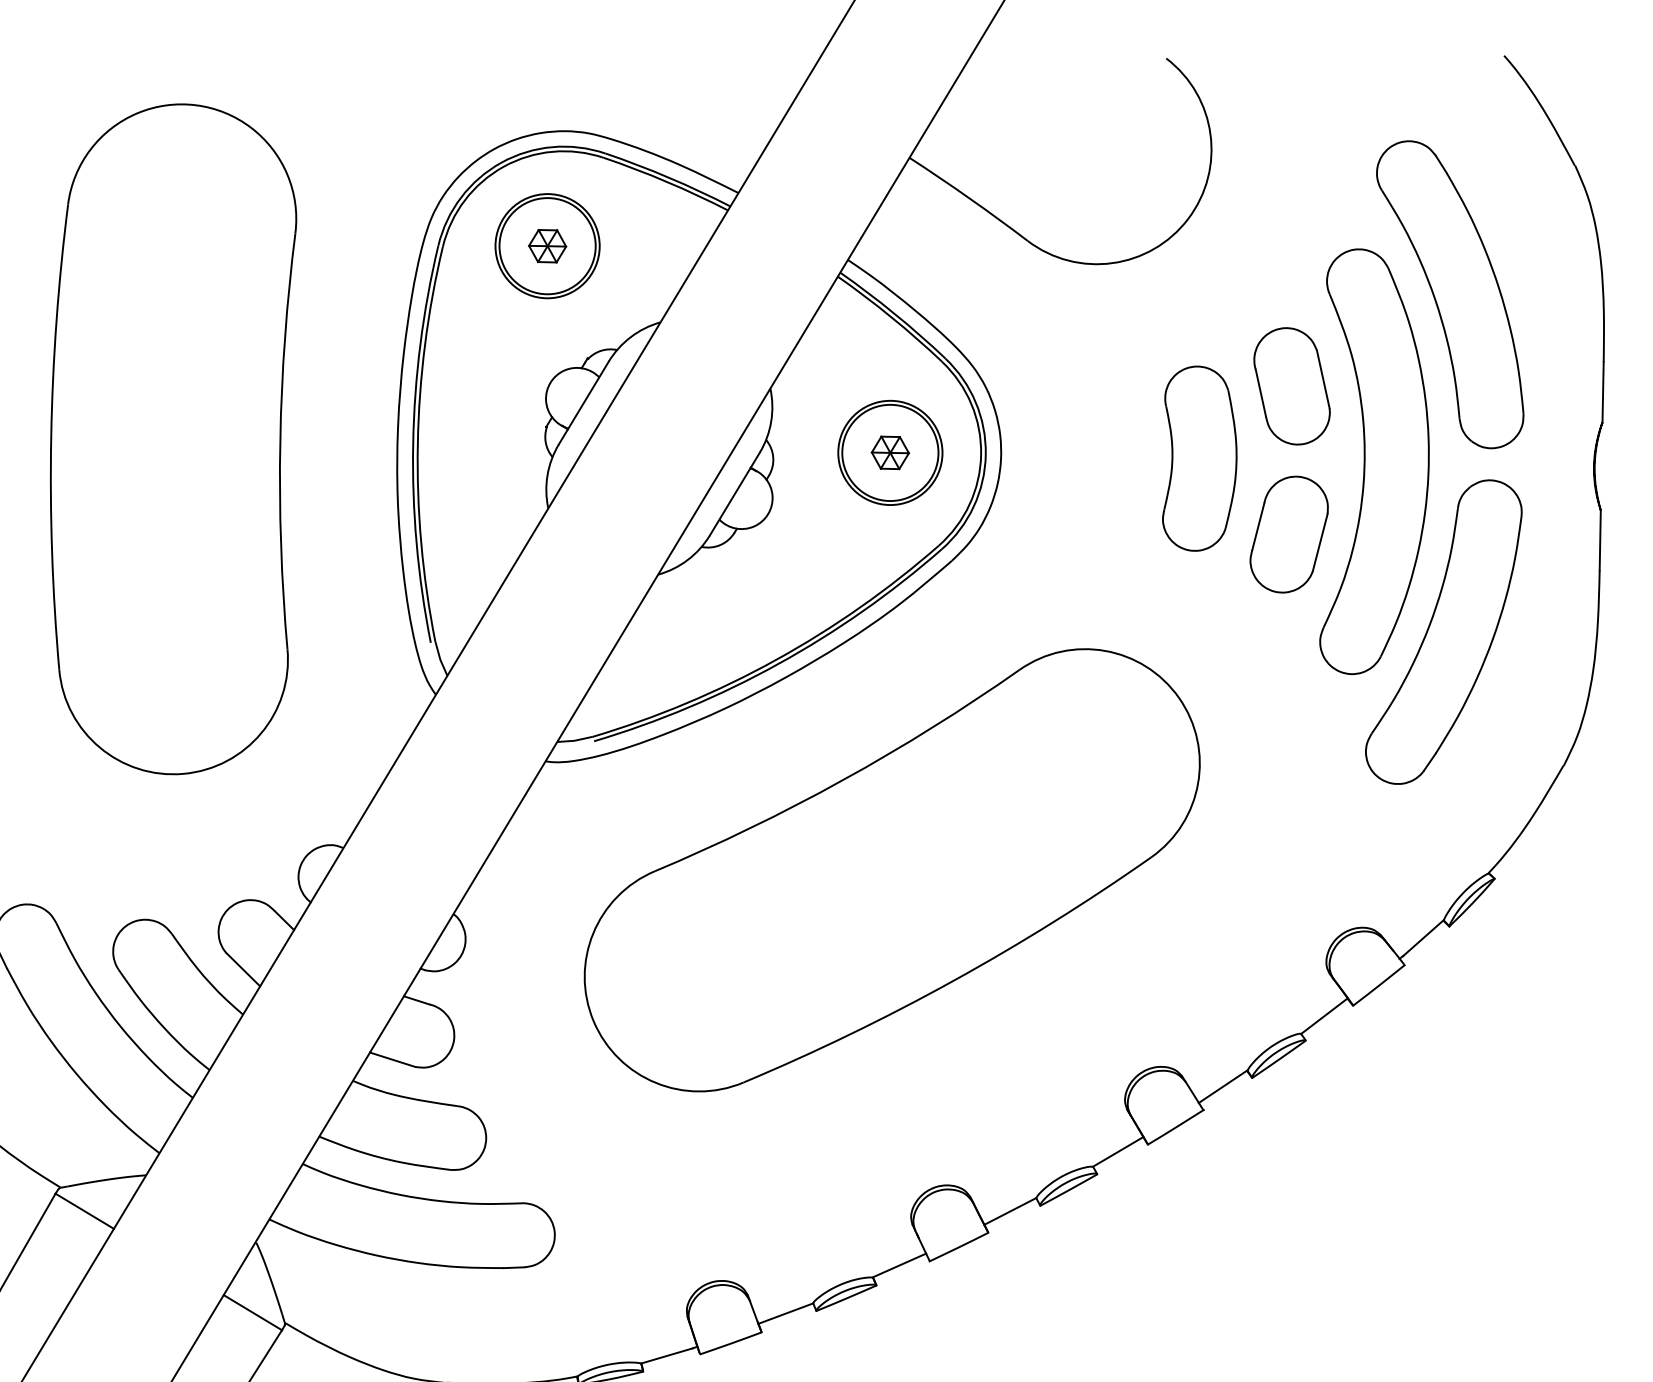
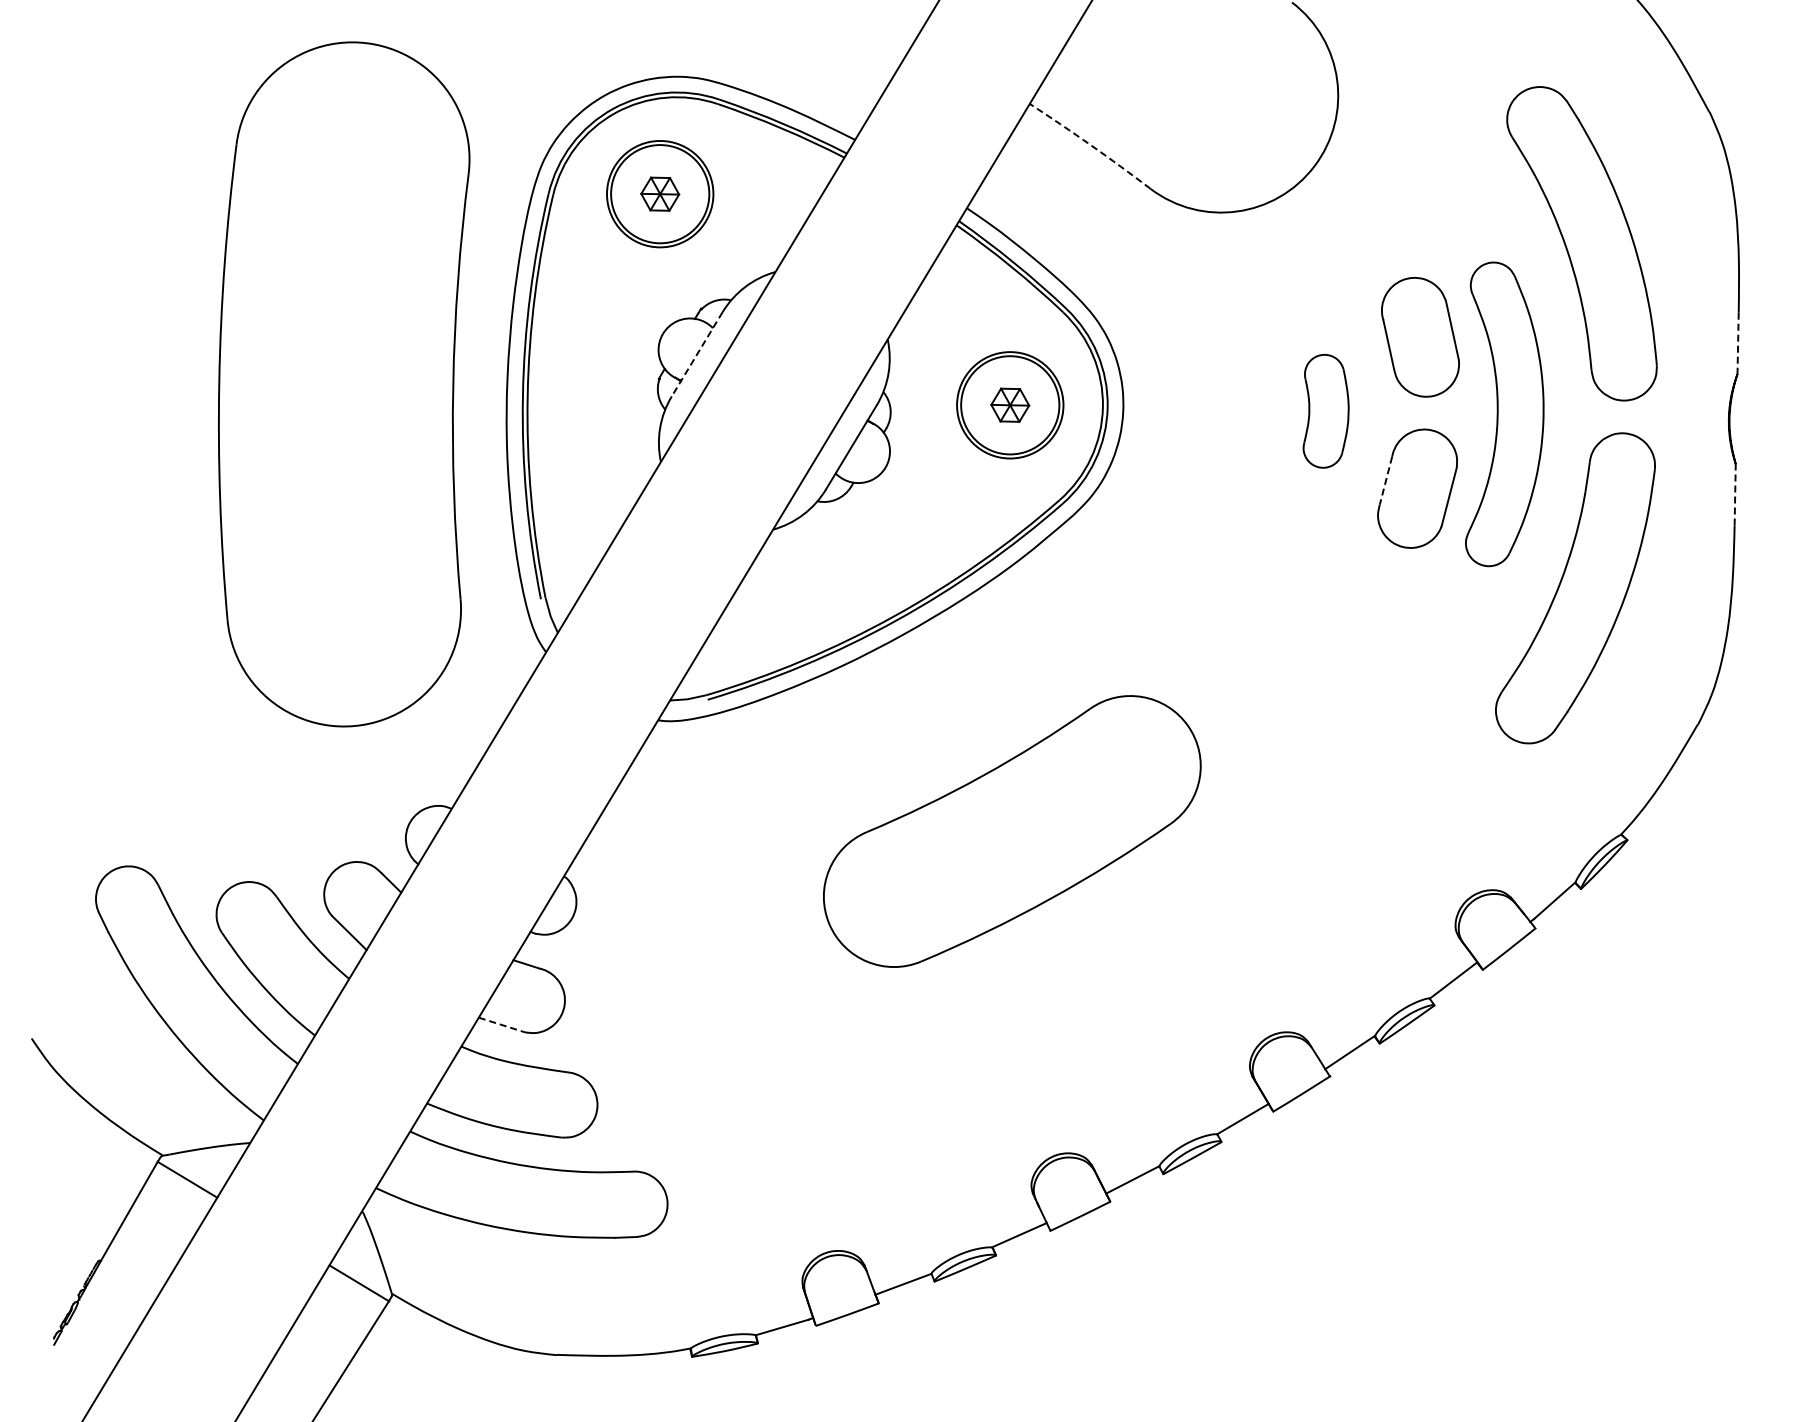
arc: (968, 198) -> (1090, 145), solid -> dashed
line: (1603, 392) -> (1738, 343), solid -> dashed
line: (583, 403) -> (696, 354), solid -> dashed
part: (173, 439) -> (344, 384), moved
part: (1199, 458) -> (1325, 411), size x0.6
part: (1374, 461) -> (1504, 414), size x0.7
line: (1258, 526) -> (1386, 480), solid -> dashed
line: (1600, 540) -> (1735, 494), solid -> dashed
part: (892, 870) -> (1012, 831), size x0.6
line: (393, 1060) -> (502, 1025), solid -> dashed

